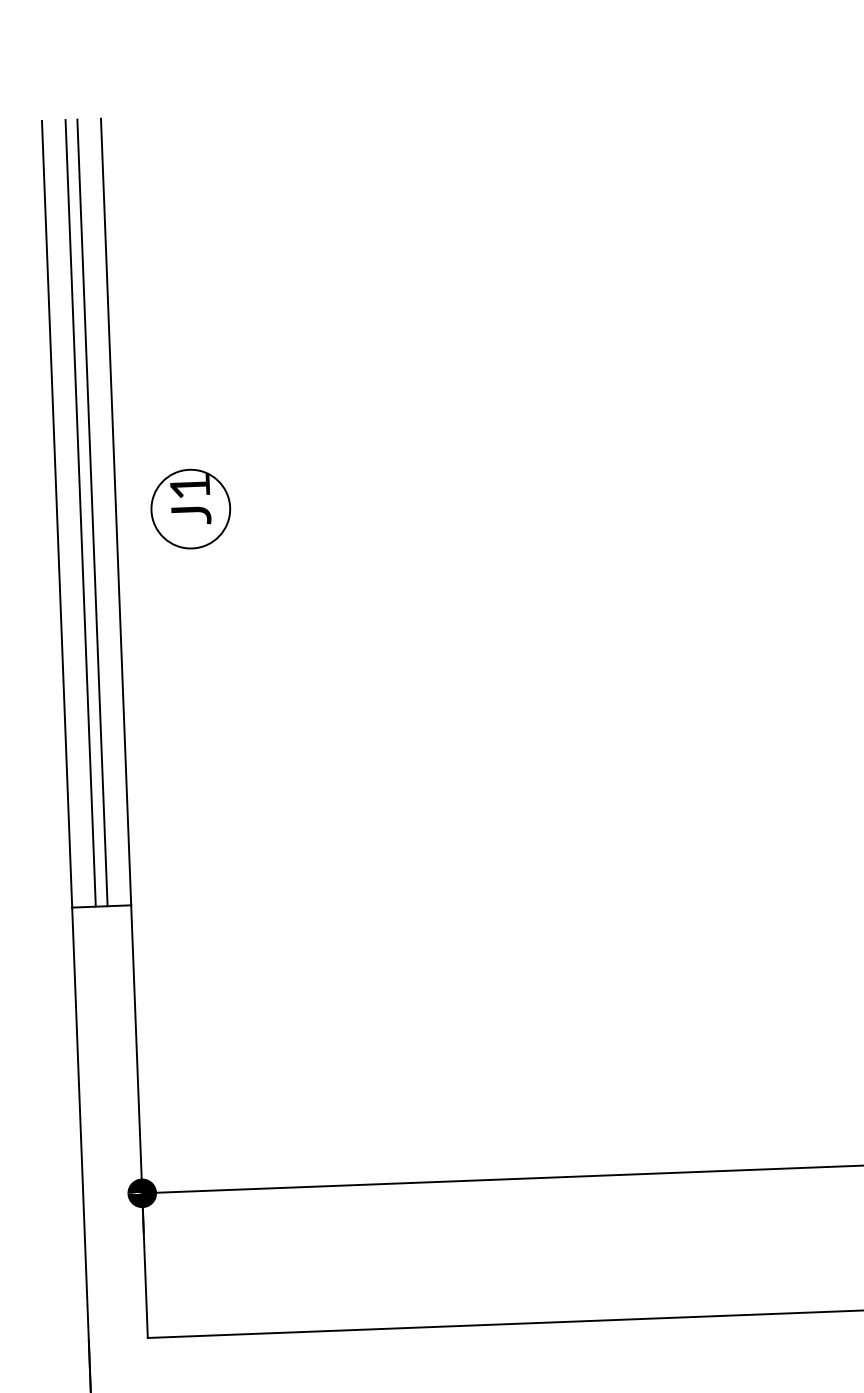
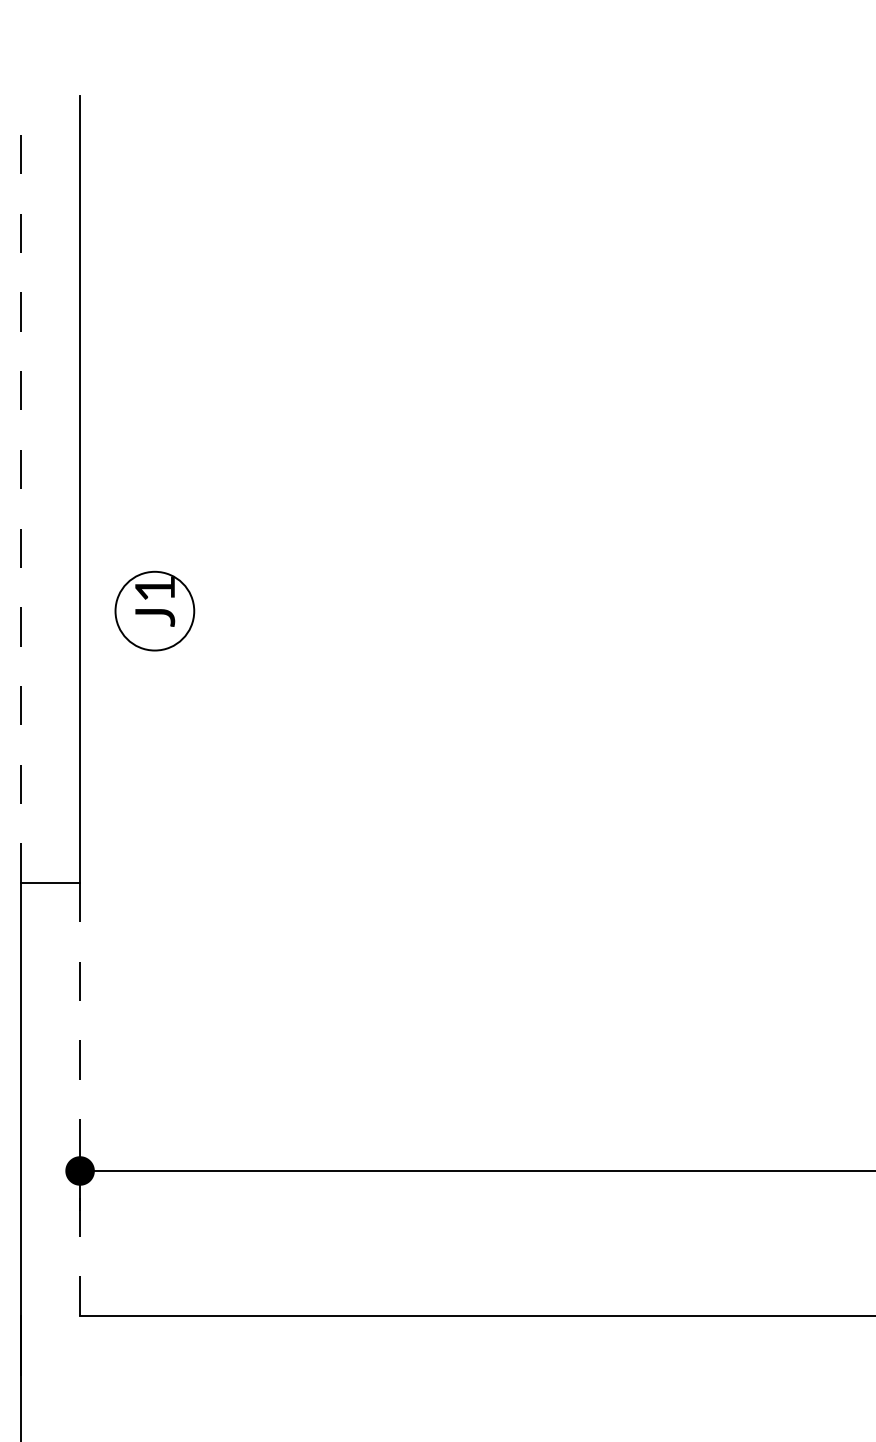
part: (190, 508) -> (154, 610), moved
line: (80, 512) -> (44, 488), removed
line: (92, 512) -> (56, 488), removed
line: (57, 514) -> (21, 489), solid -> dashed
line: (139, 1121) -> (80, 1099), solid -> dashed

